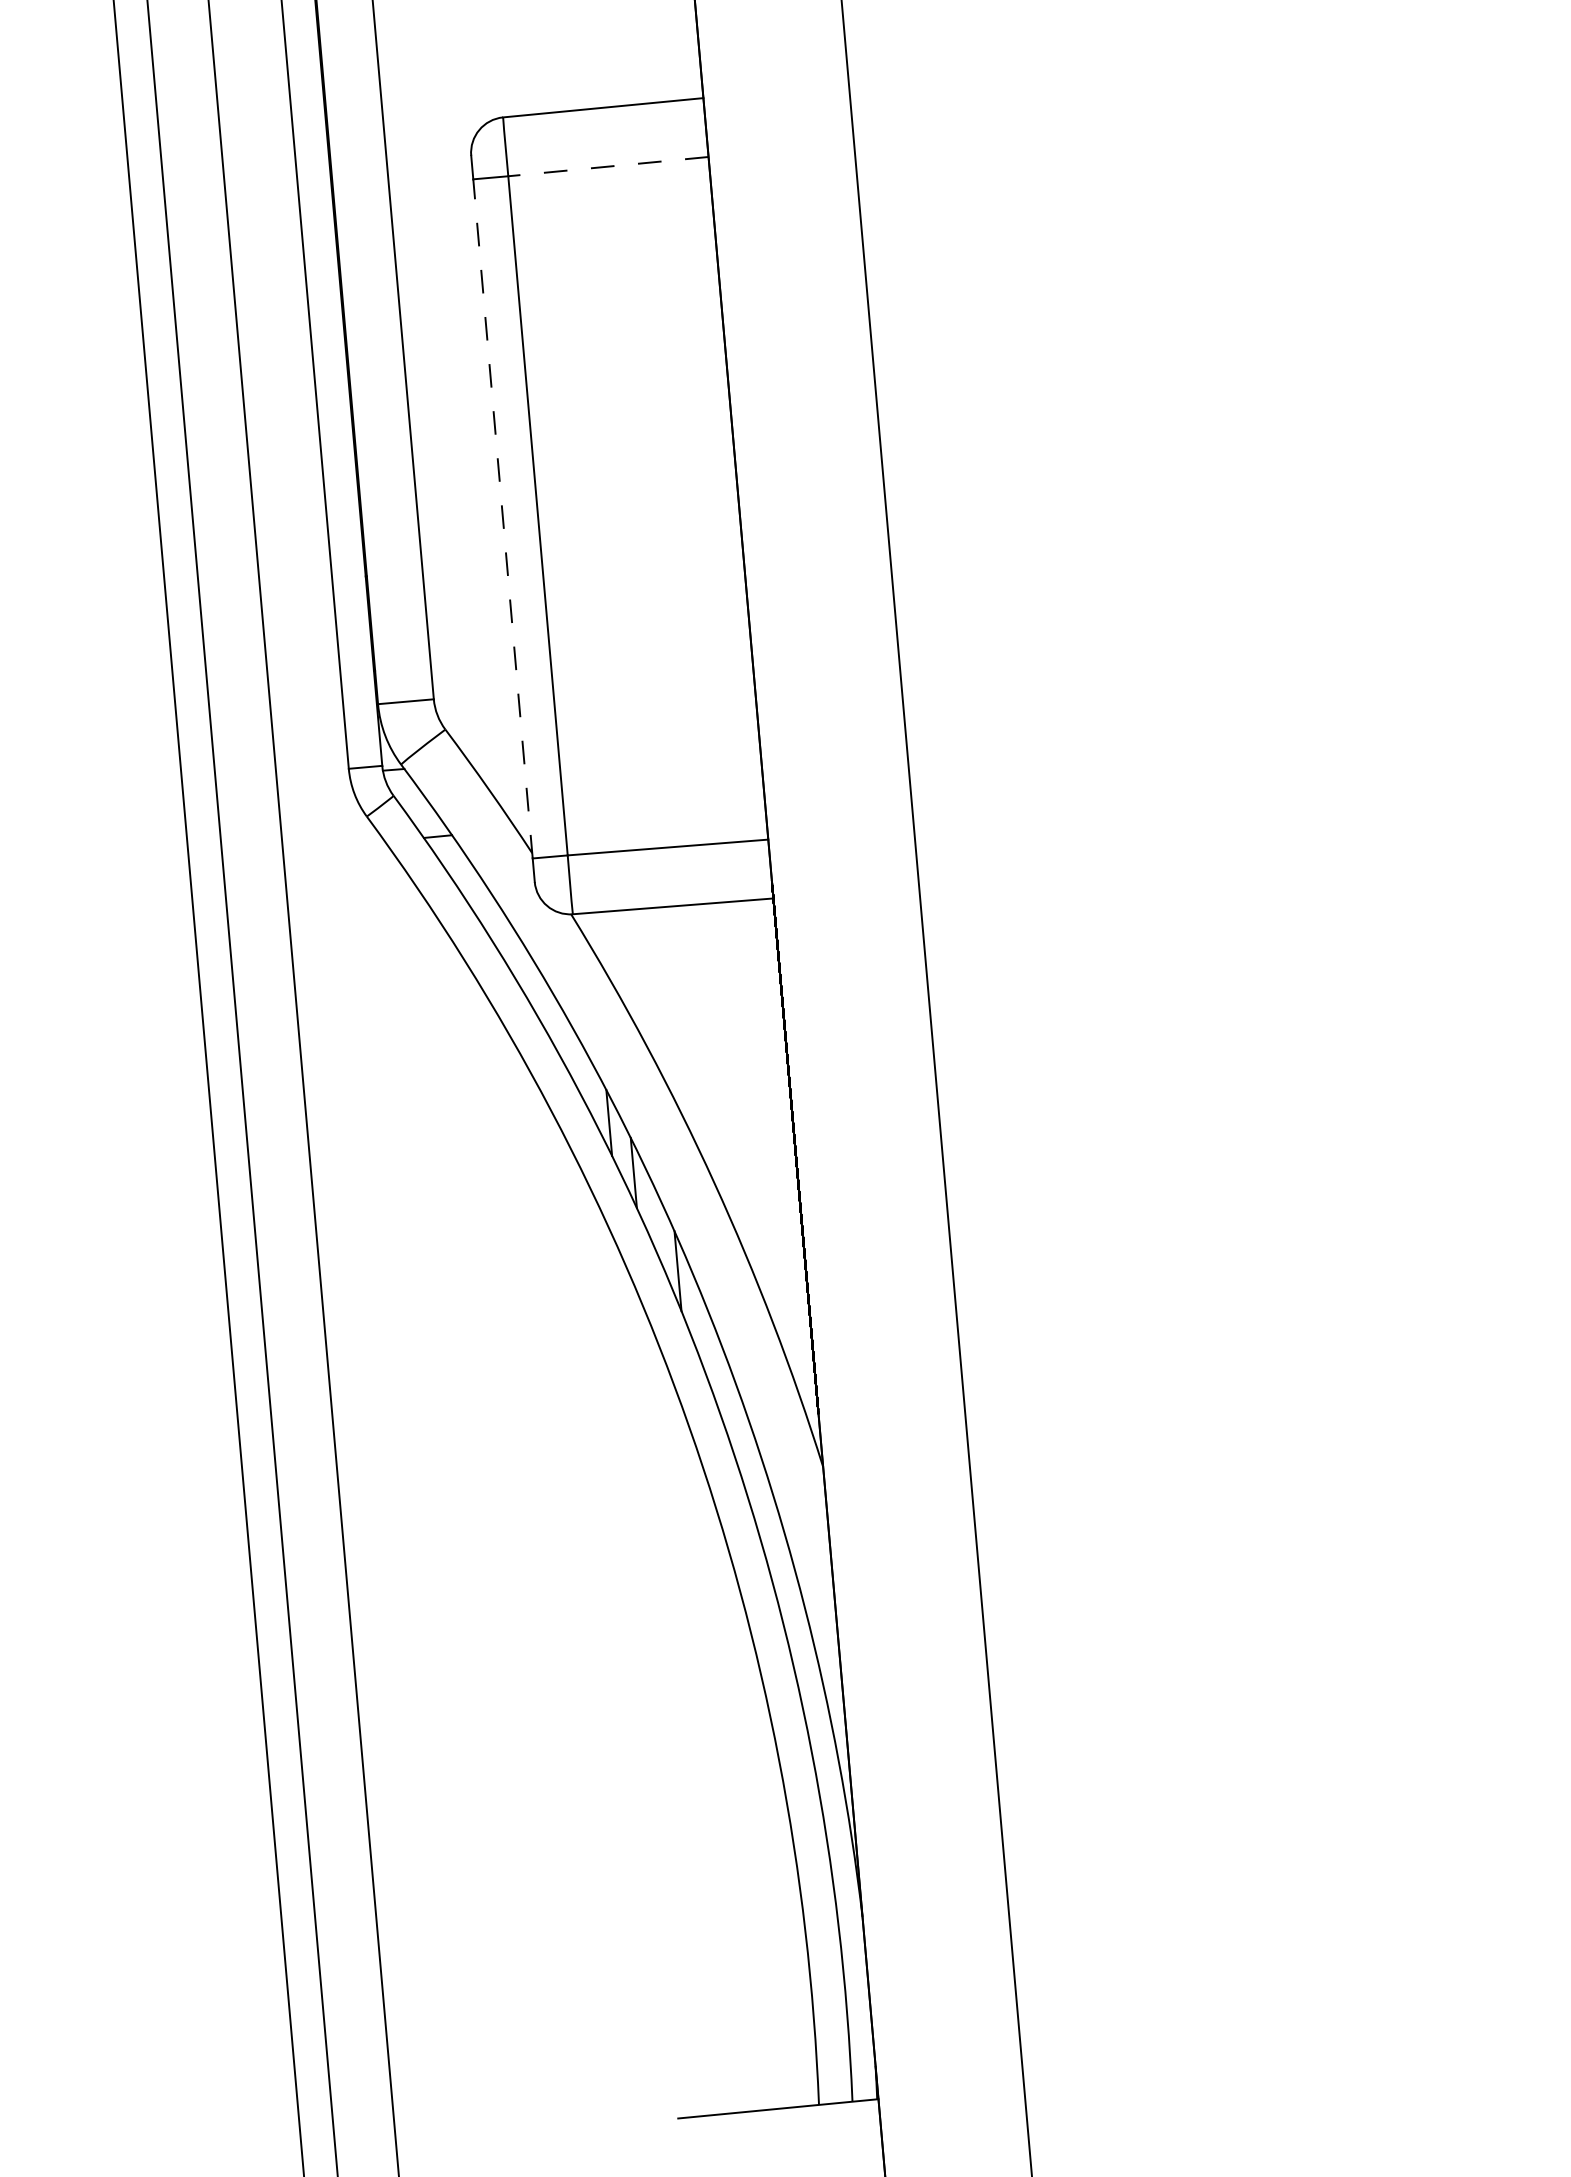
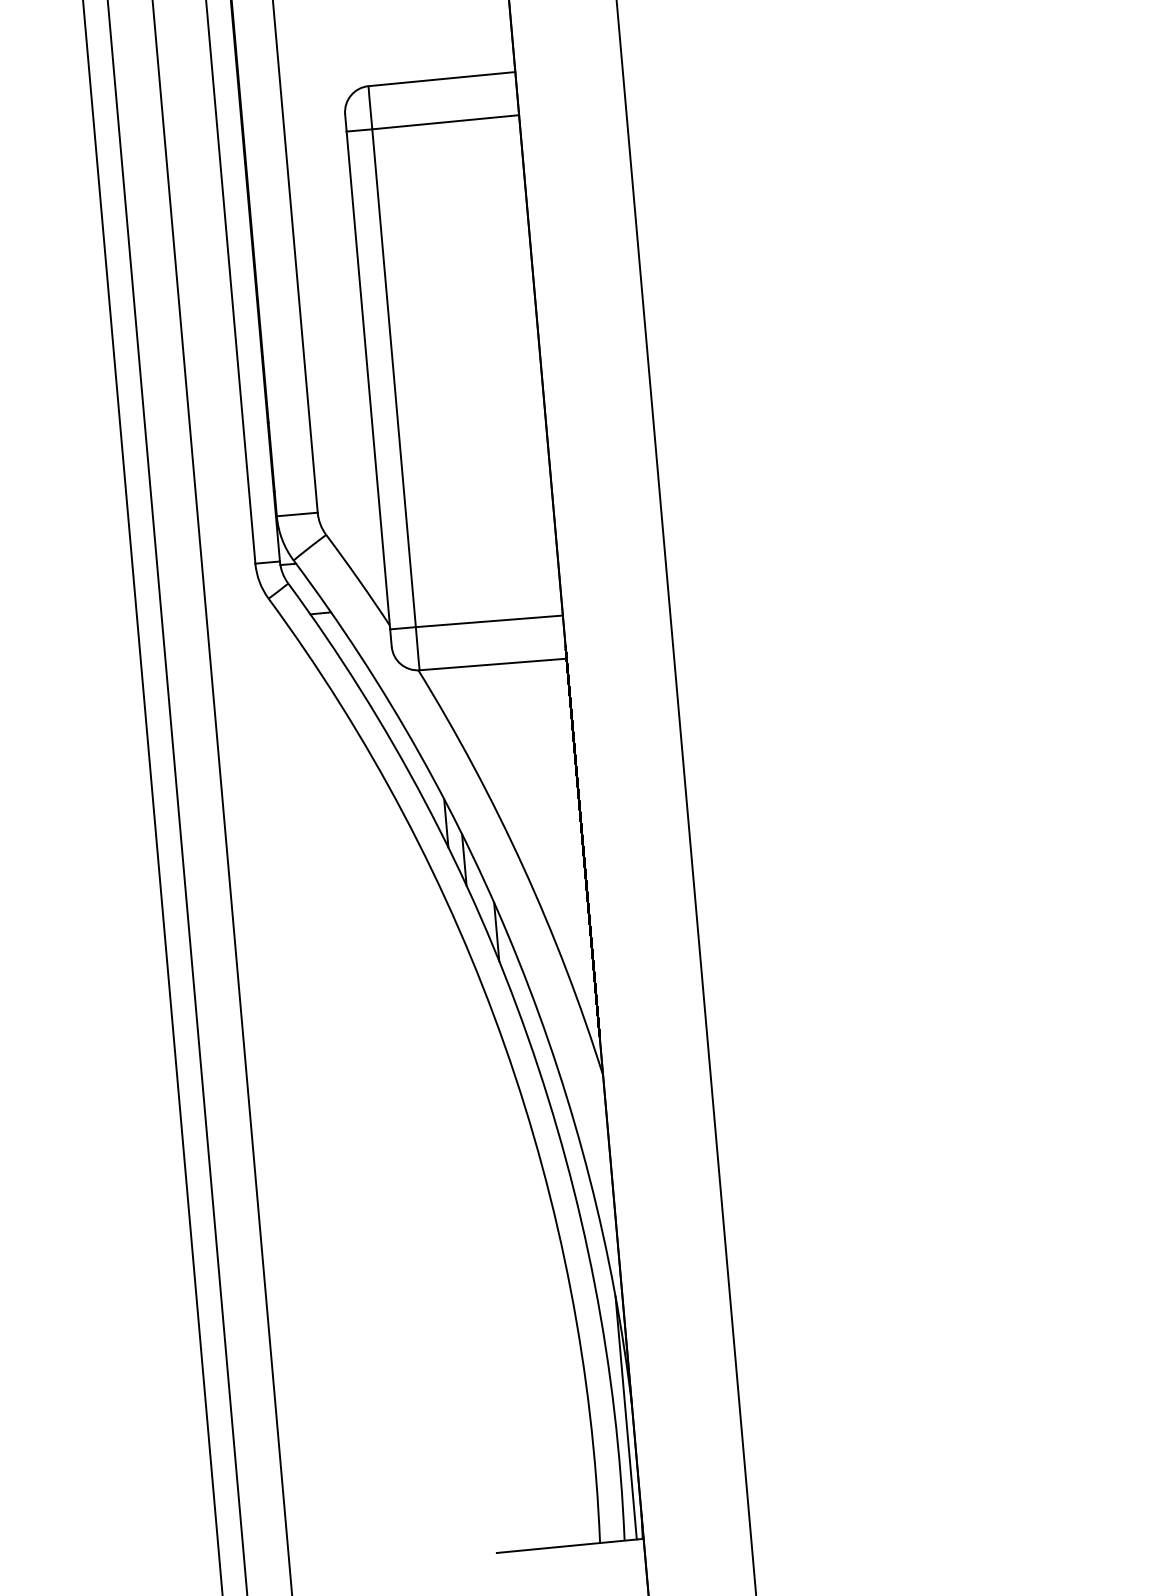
line: (608, 166) -> (445, 122), dashed -> solid
line: (503, 518) -> (368, 380), dashed -> solid
line: (854, 1934) -> (626, 1418), added

